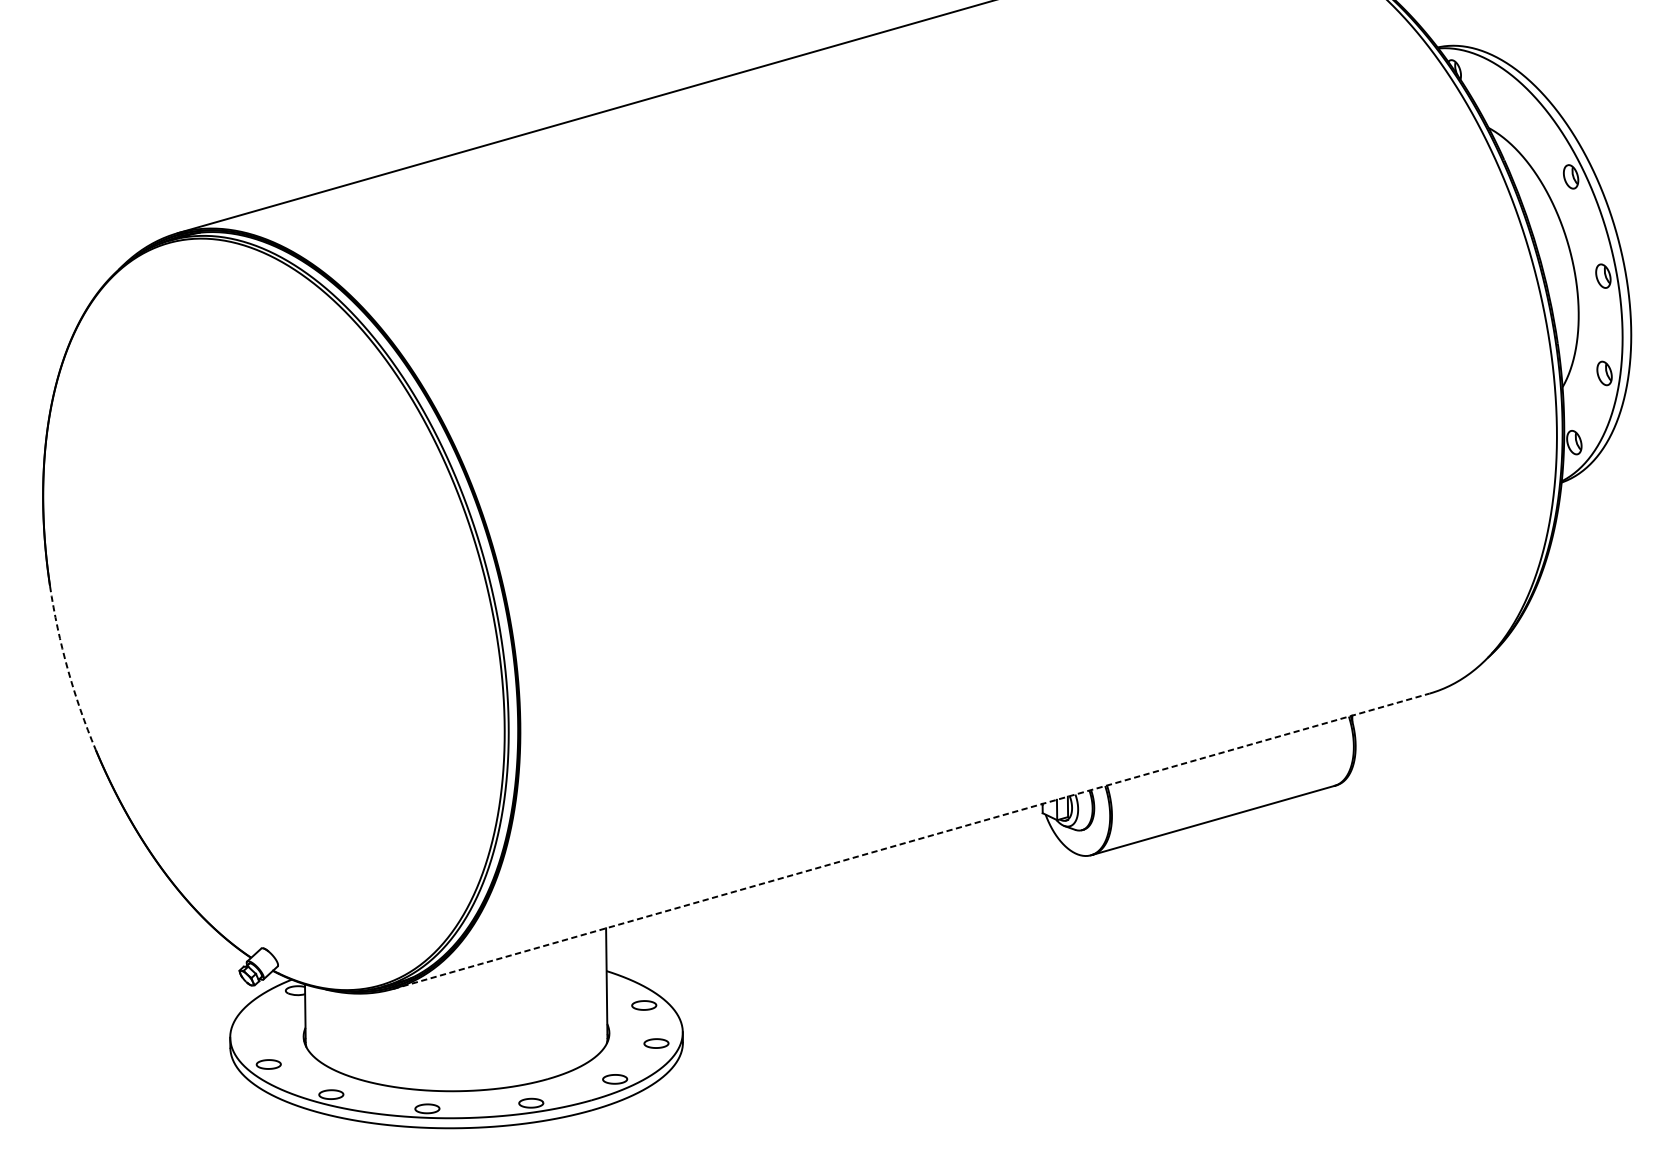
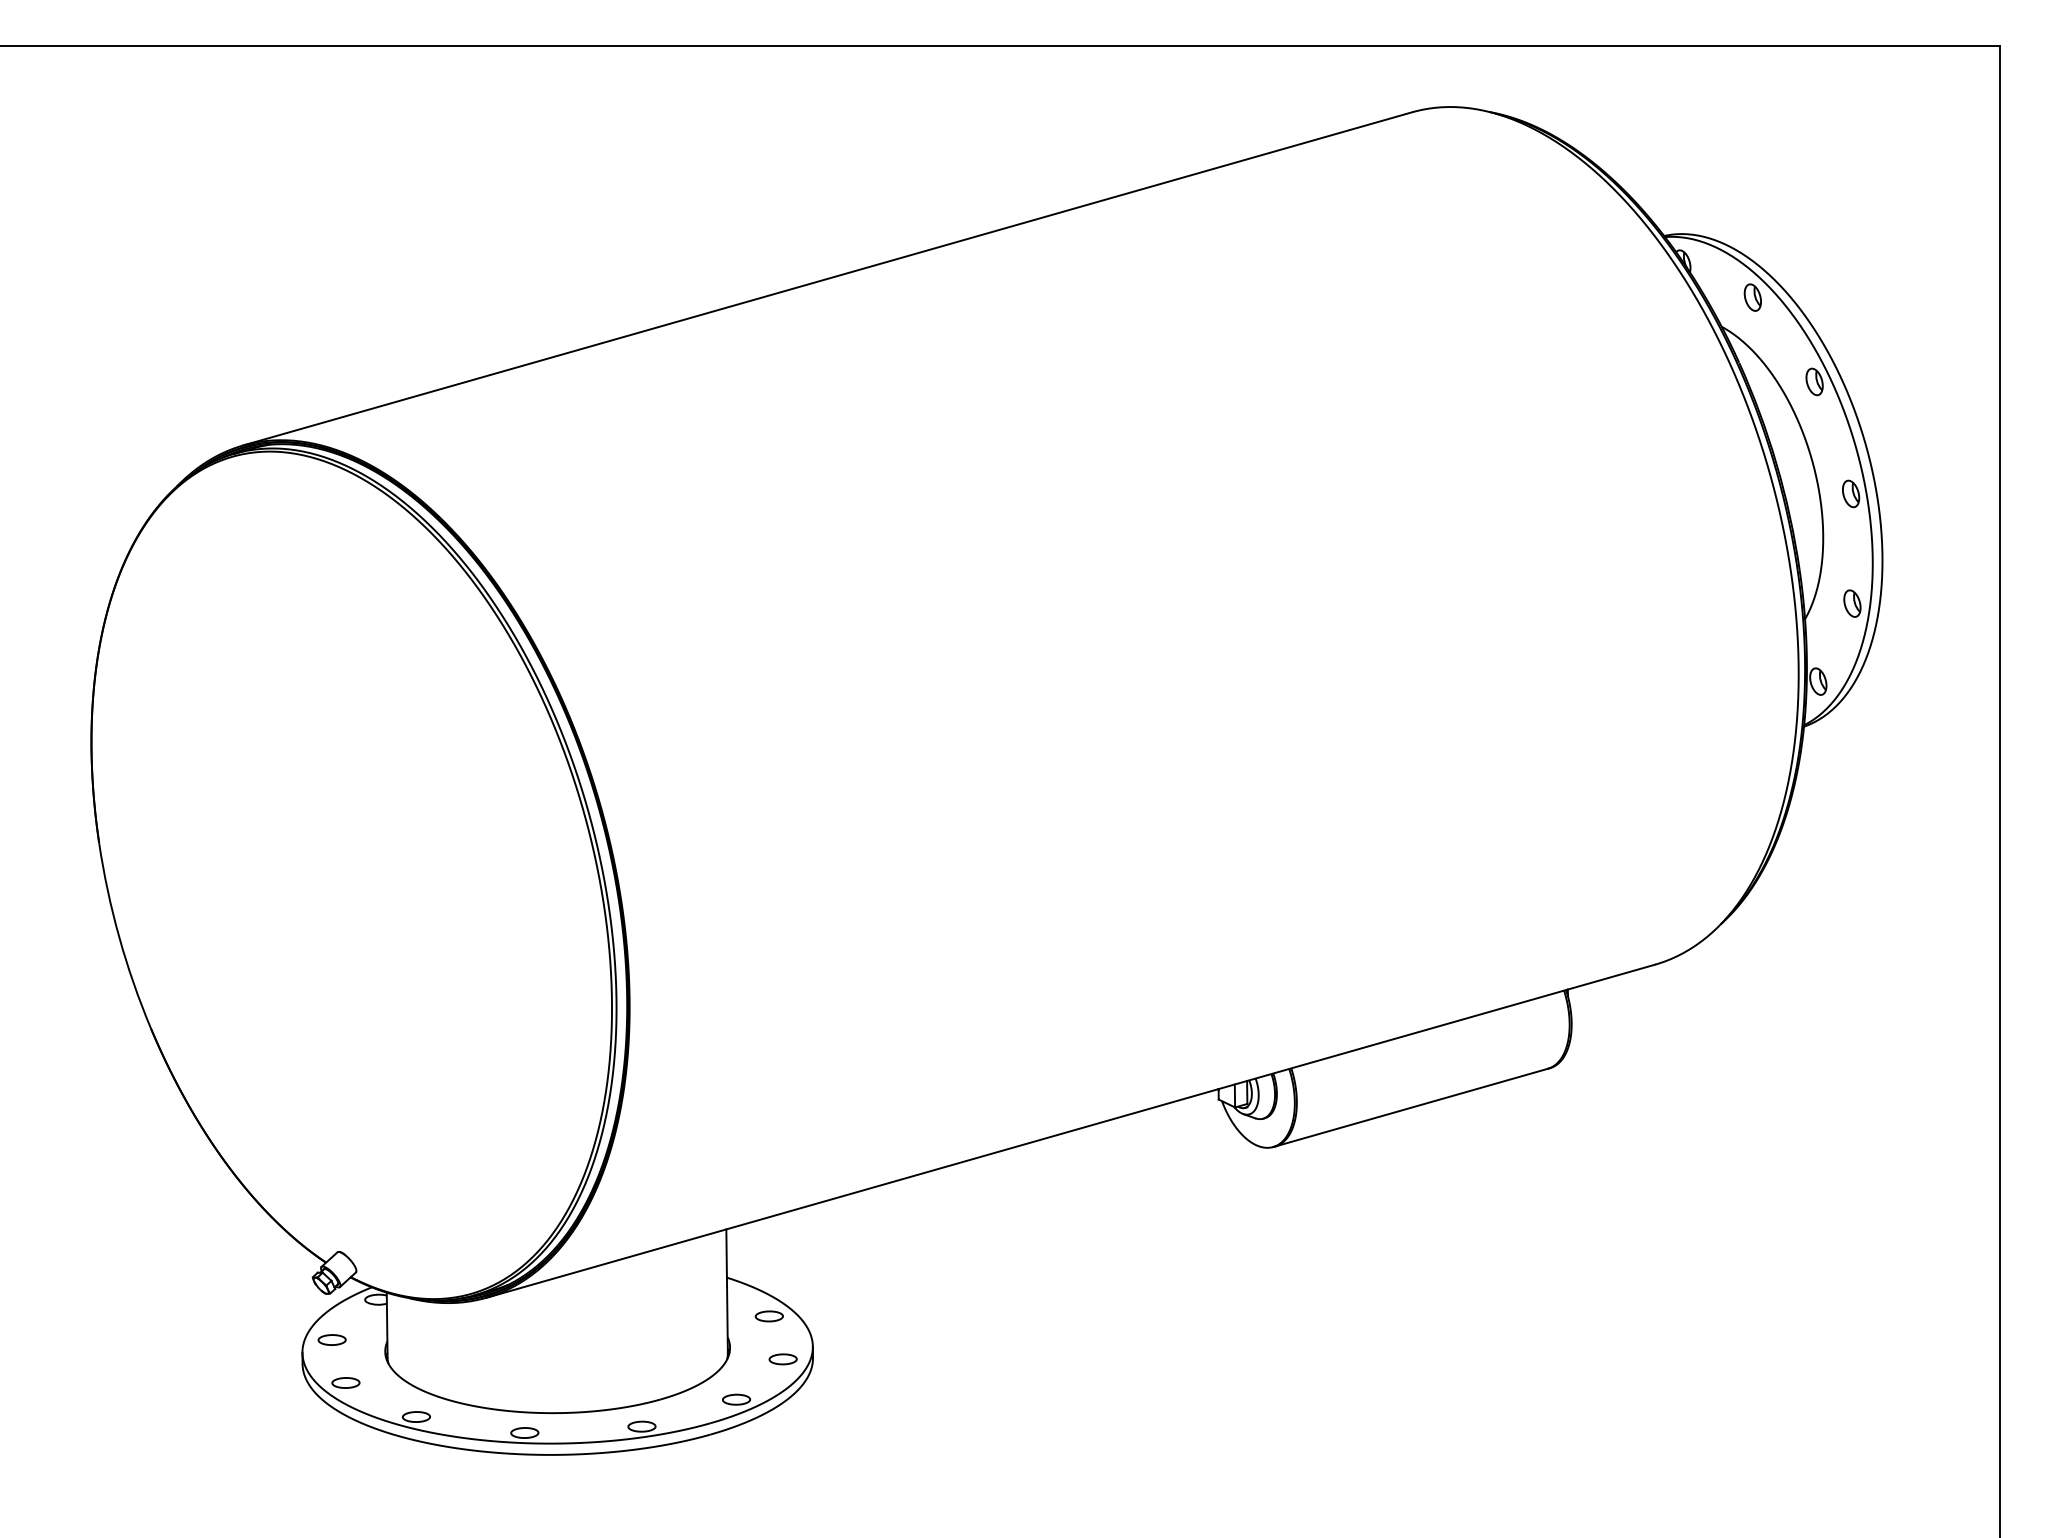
part: (1515, 102) -> (1752, 297), added
arc: (68, 669) -> (119, 937), dashed -> solid
line: (911, 841) -> (1070, 1131), dashed -> solid
part: (255, 1025) -> (331, 1339), added

